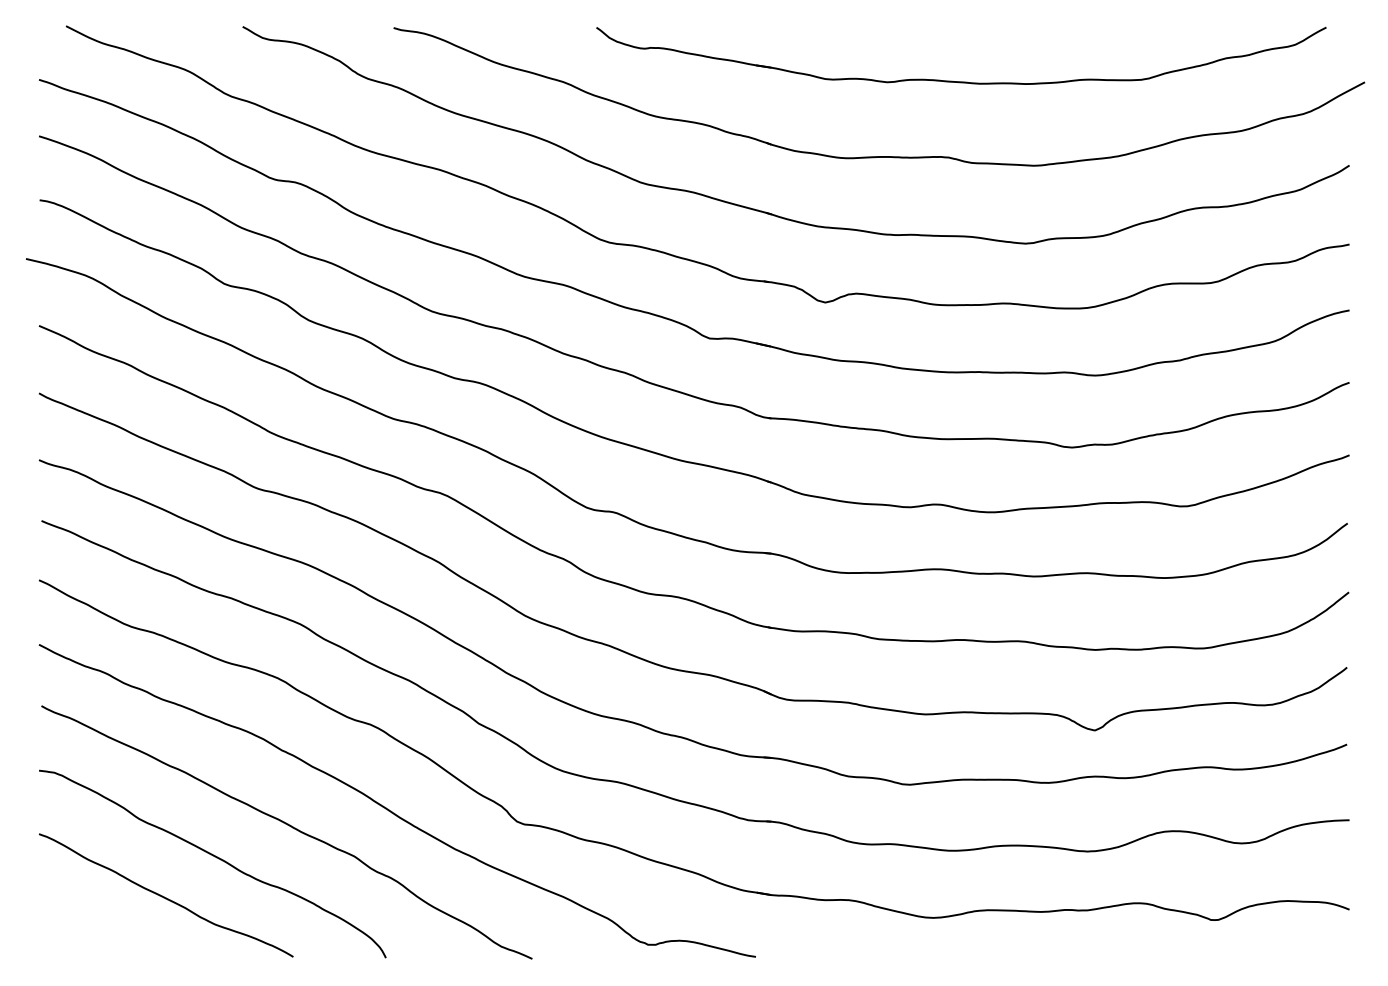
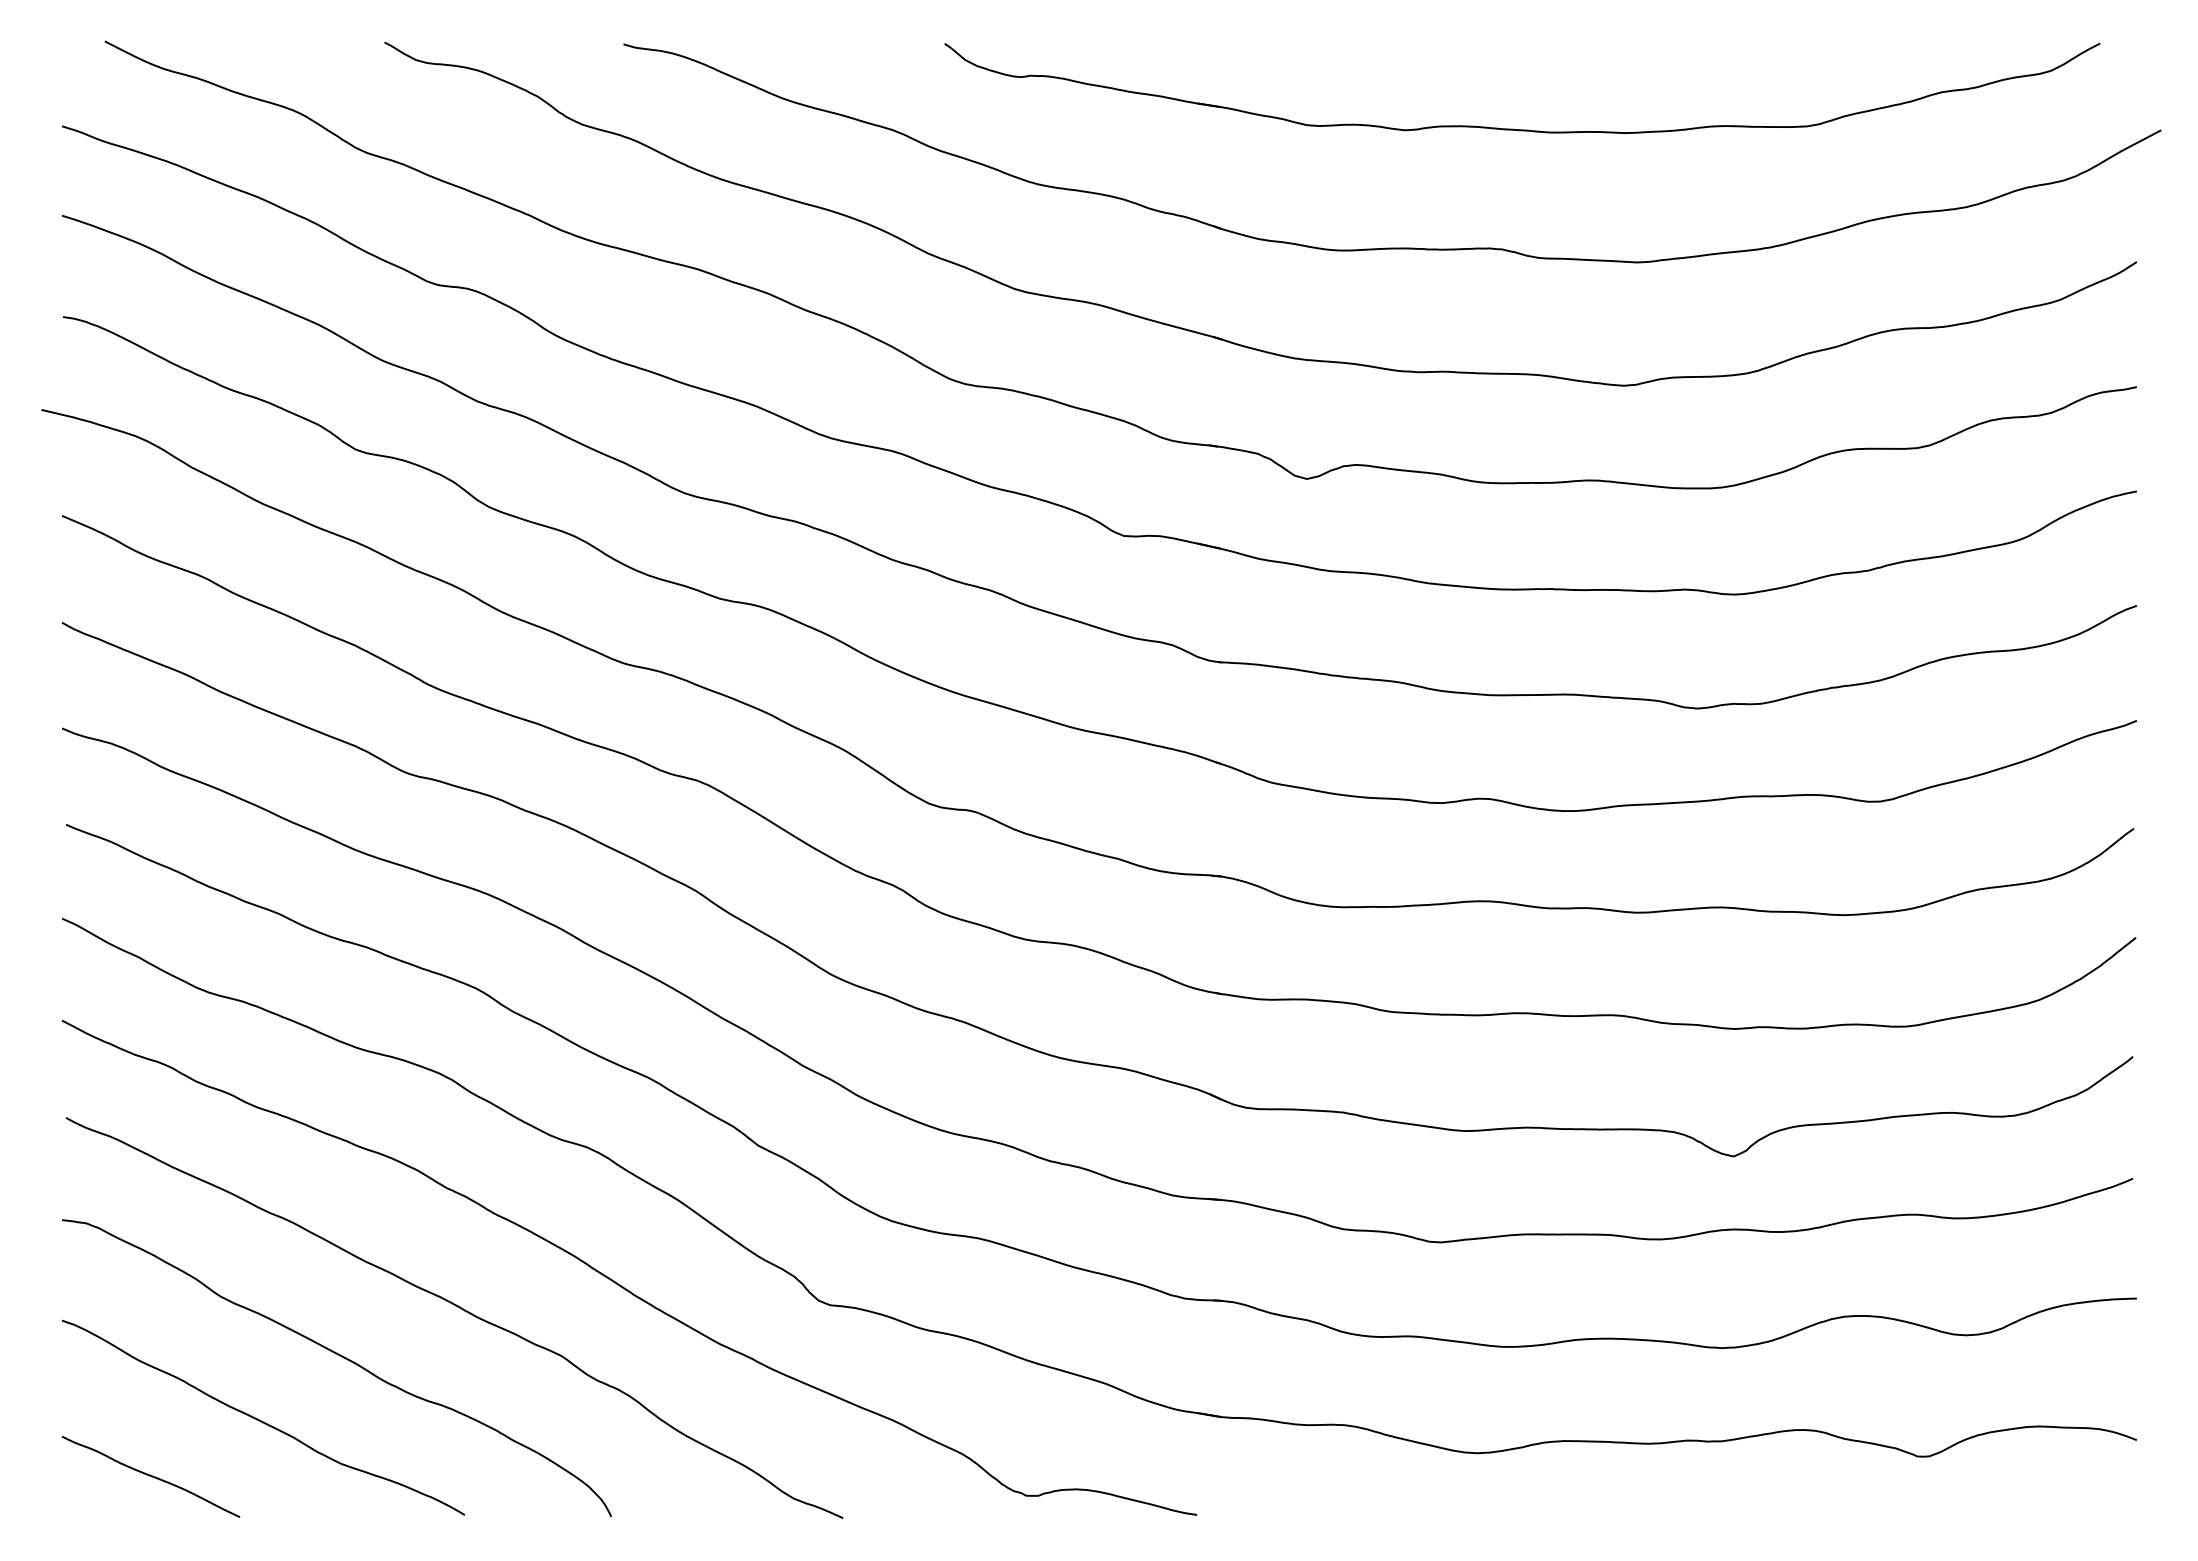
curve: (95, 932) -> (151, 1476), added

